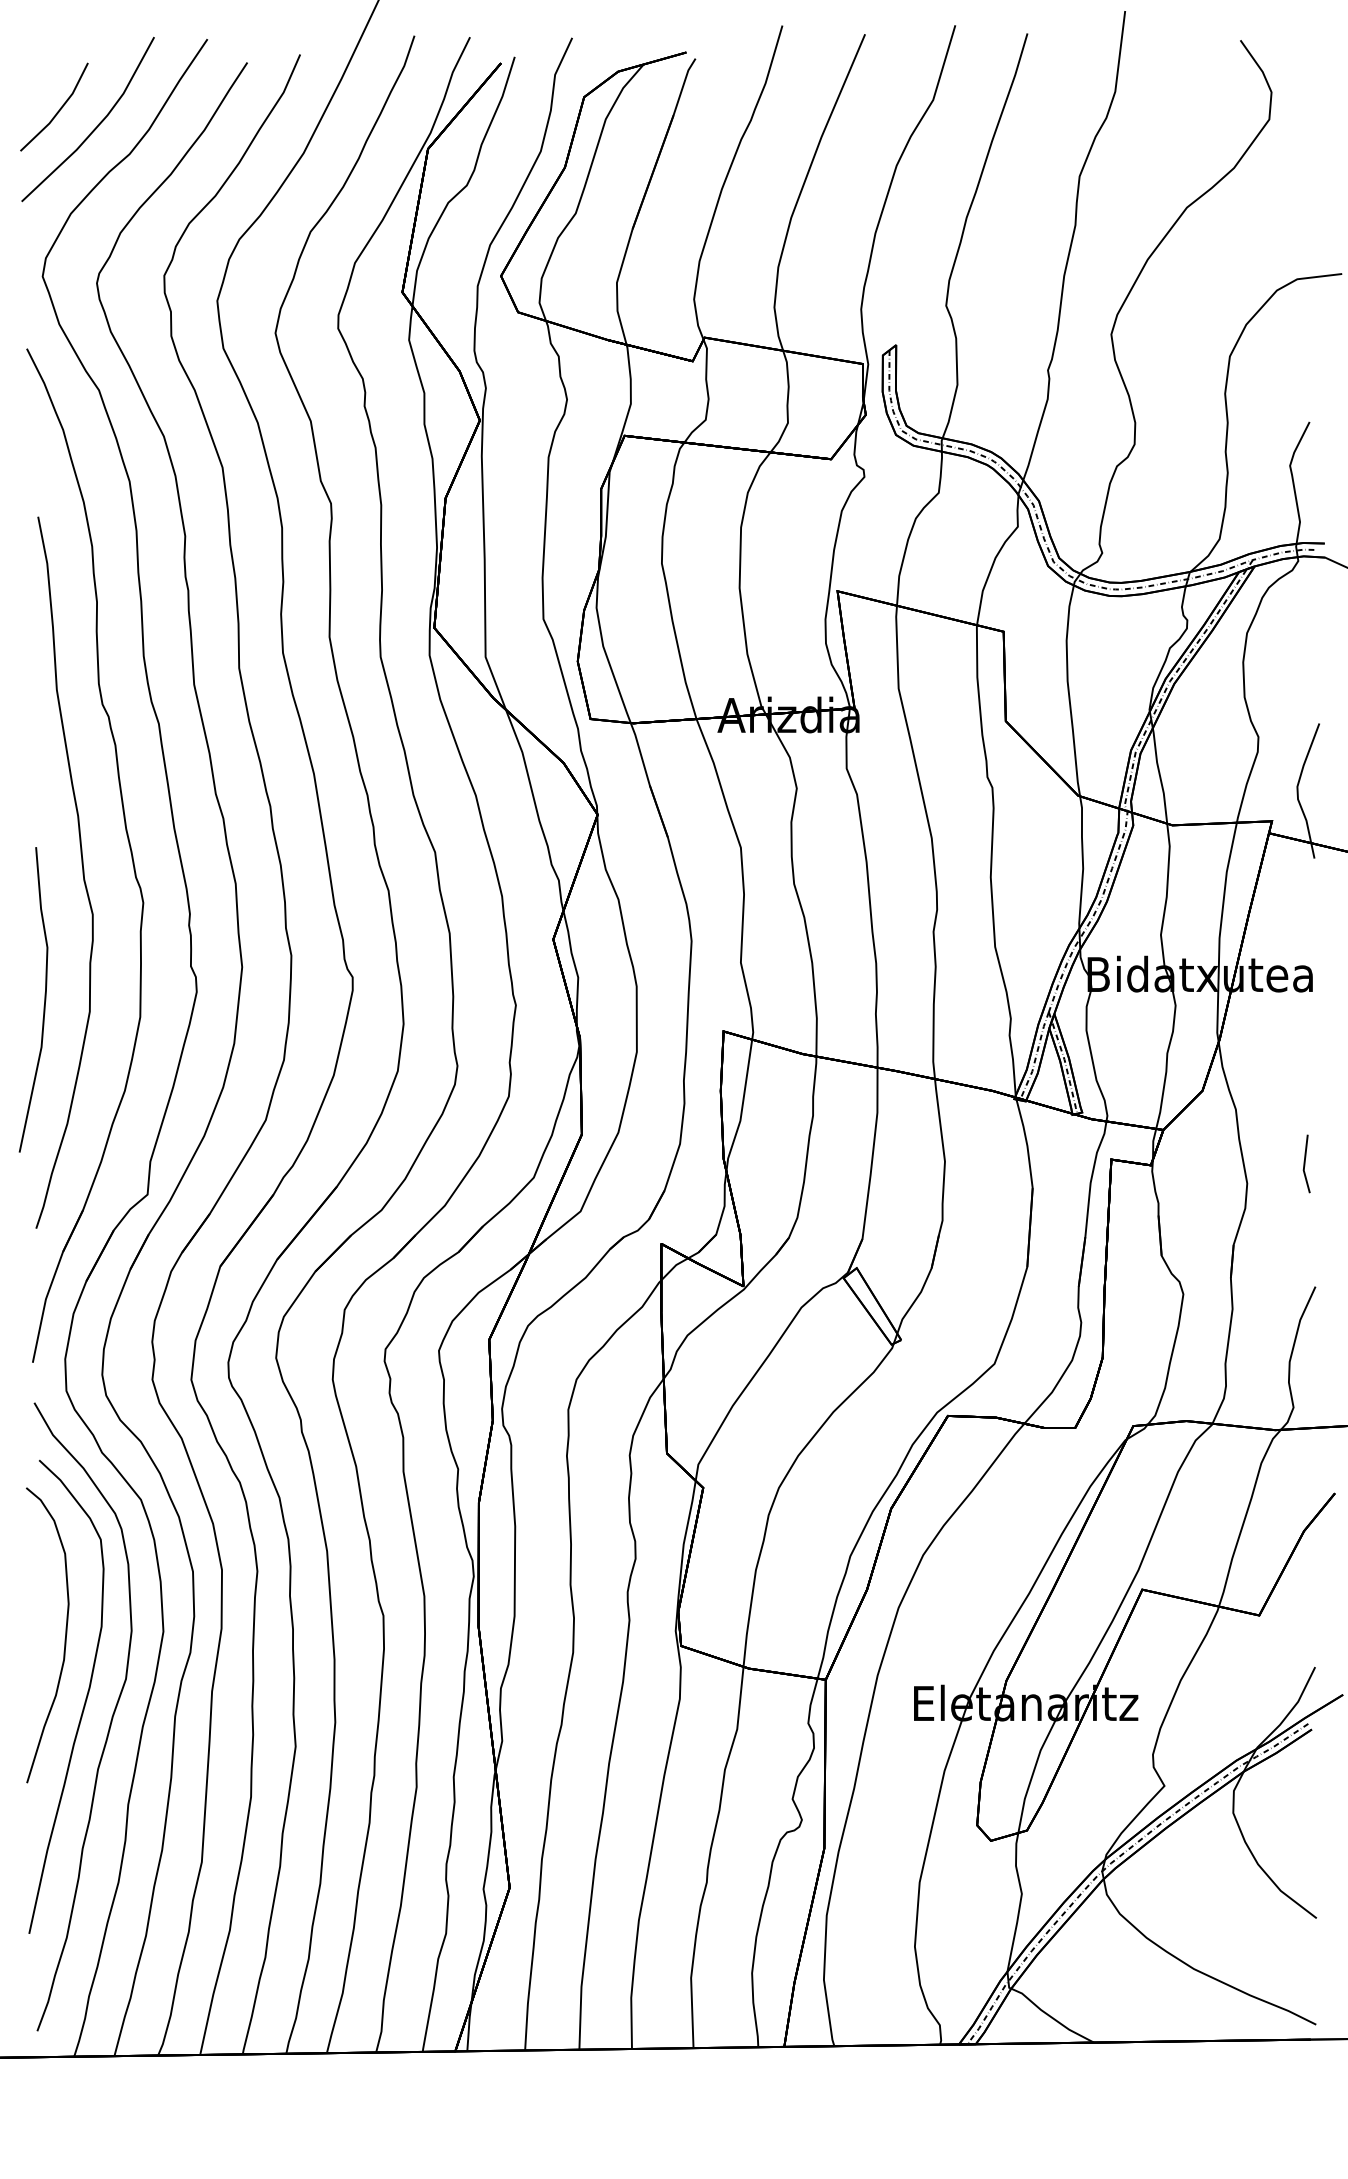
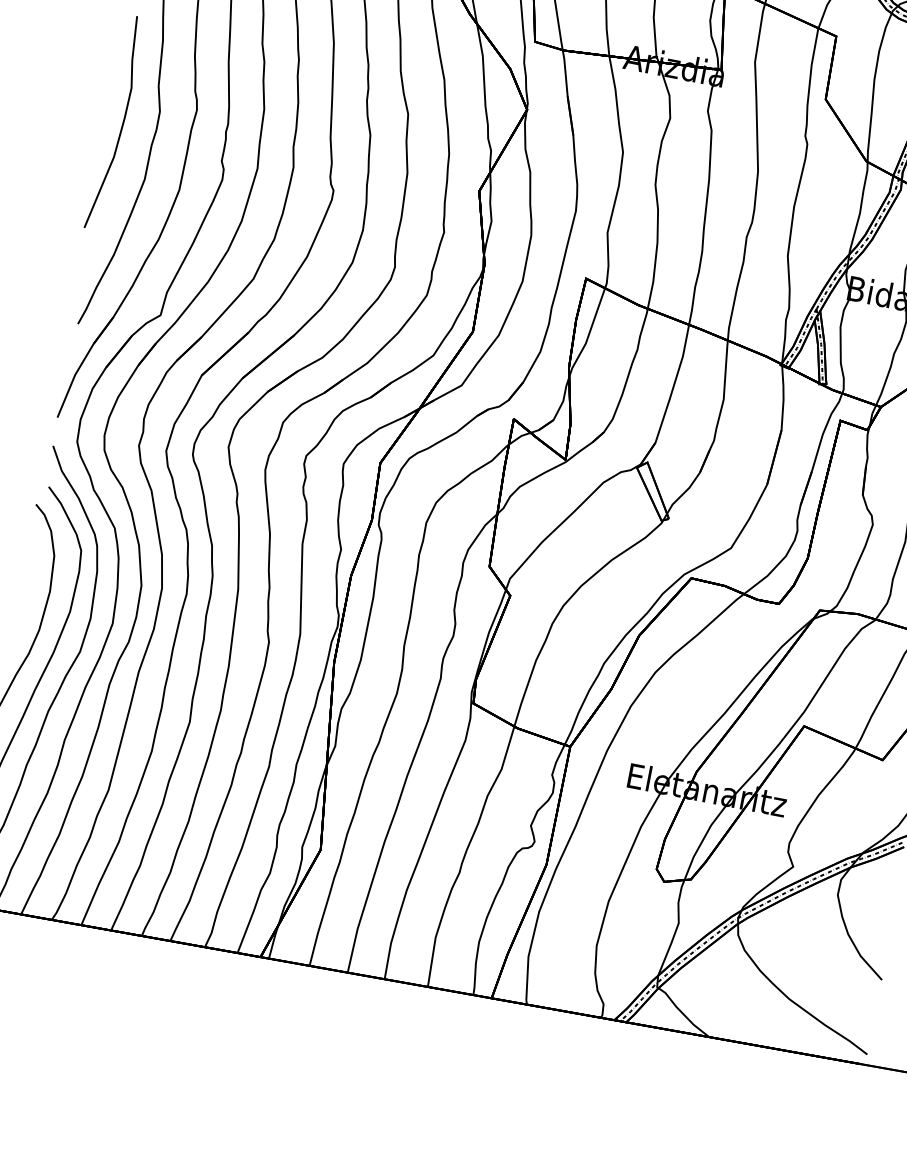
curve: (44, 999) -> (122, 124), moved

